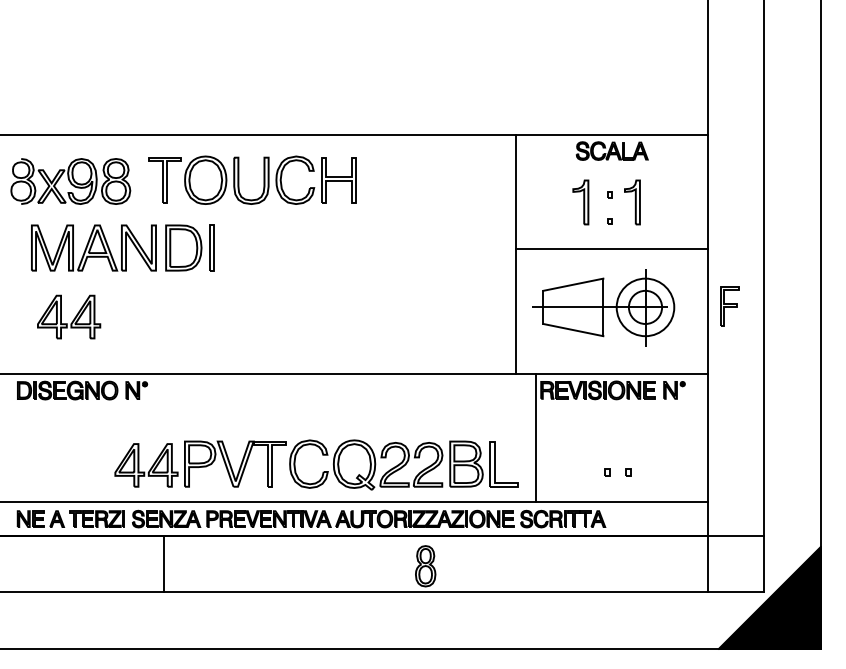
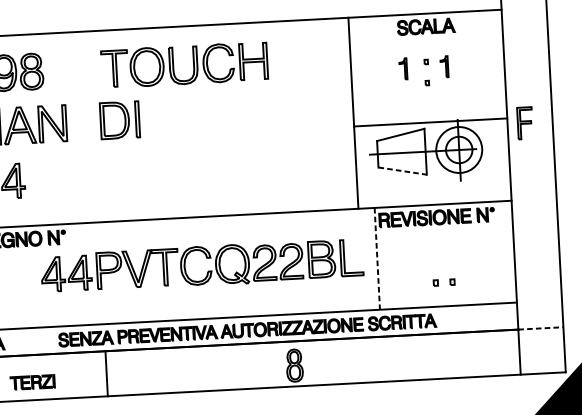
part: (263, 179) -> (193, 64), moved
part: (580, 202) -> (403, 69), size x0.6
part: (632, 202) -> (444, 66), size x0.6
part: (189, 247) -> (119, 119), moved
line: (611, 249) -> (430, 122), moved
part: (729, 306) -> (525, 123), moved
line: (573, 330) -> (402, 171), solid -> dashed
line: (535, 438) -> (376, 259), solid -> dashed
part: (323, 471) -> (208, 271), moved
part: (96, 518) -> (32, 382), moved
line: (736, 535) -> (541, 328), solid -> dashed
line: (164, 563) -> (107, 373), moved

